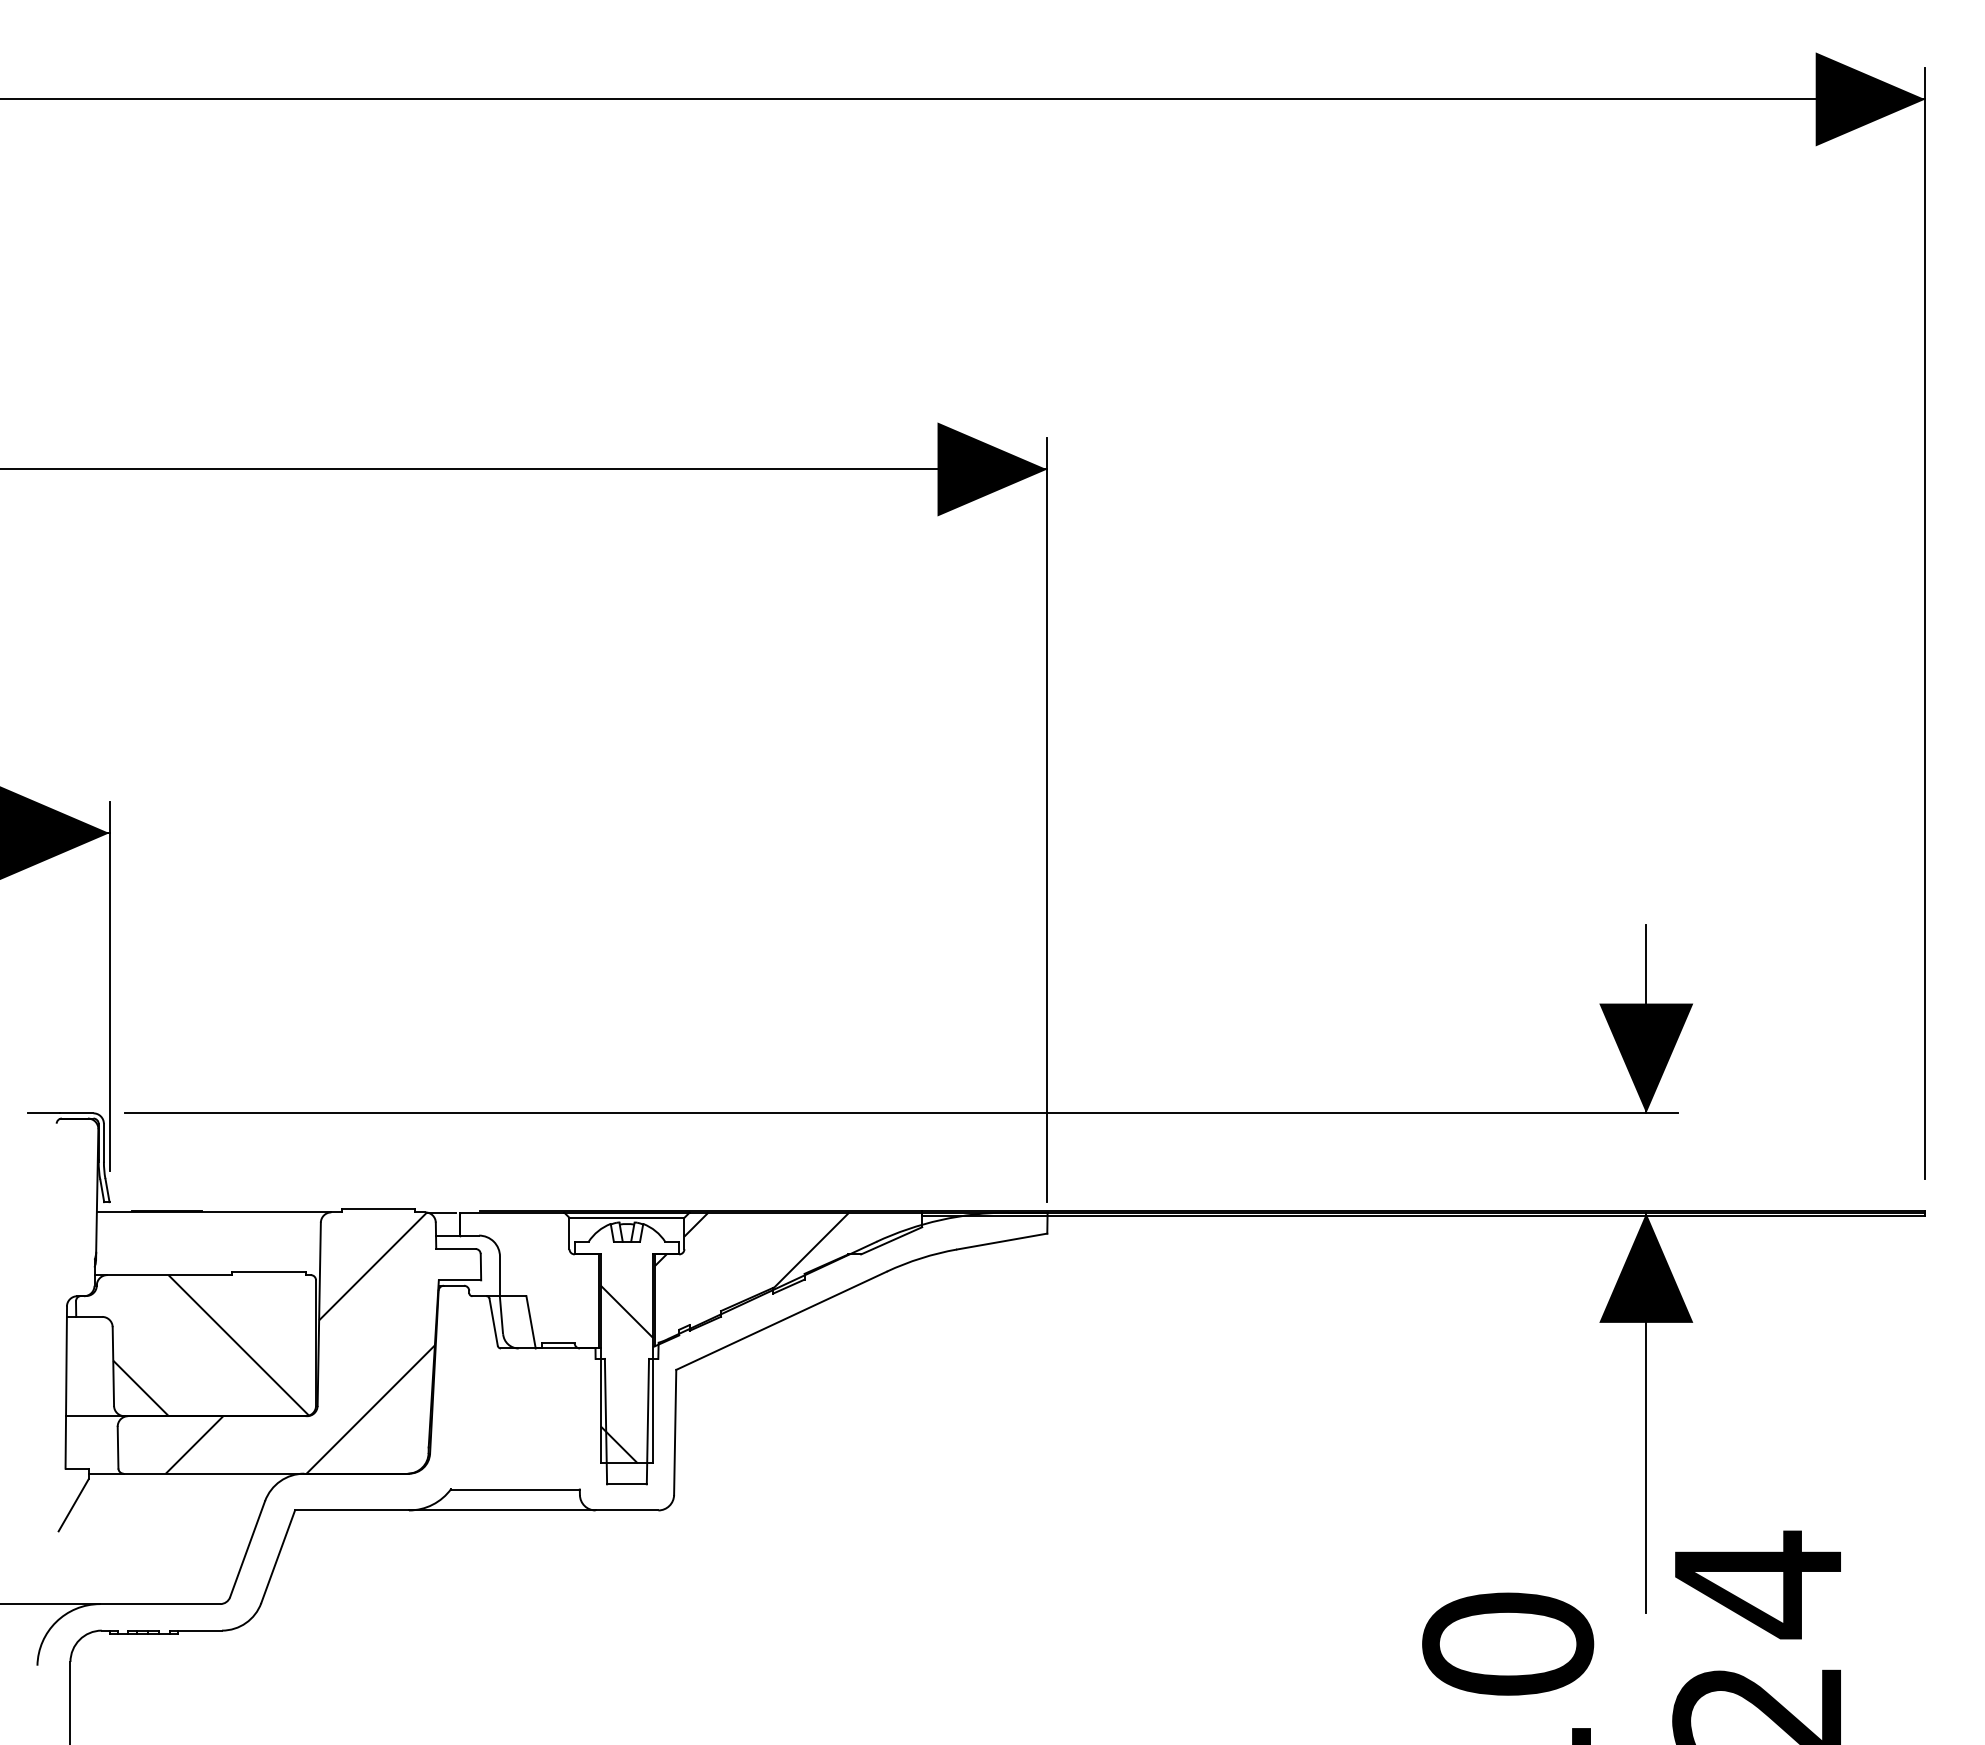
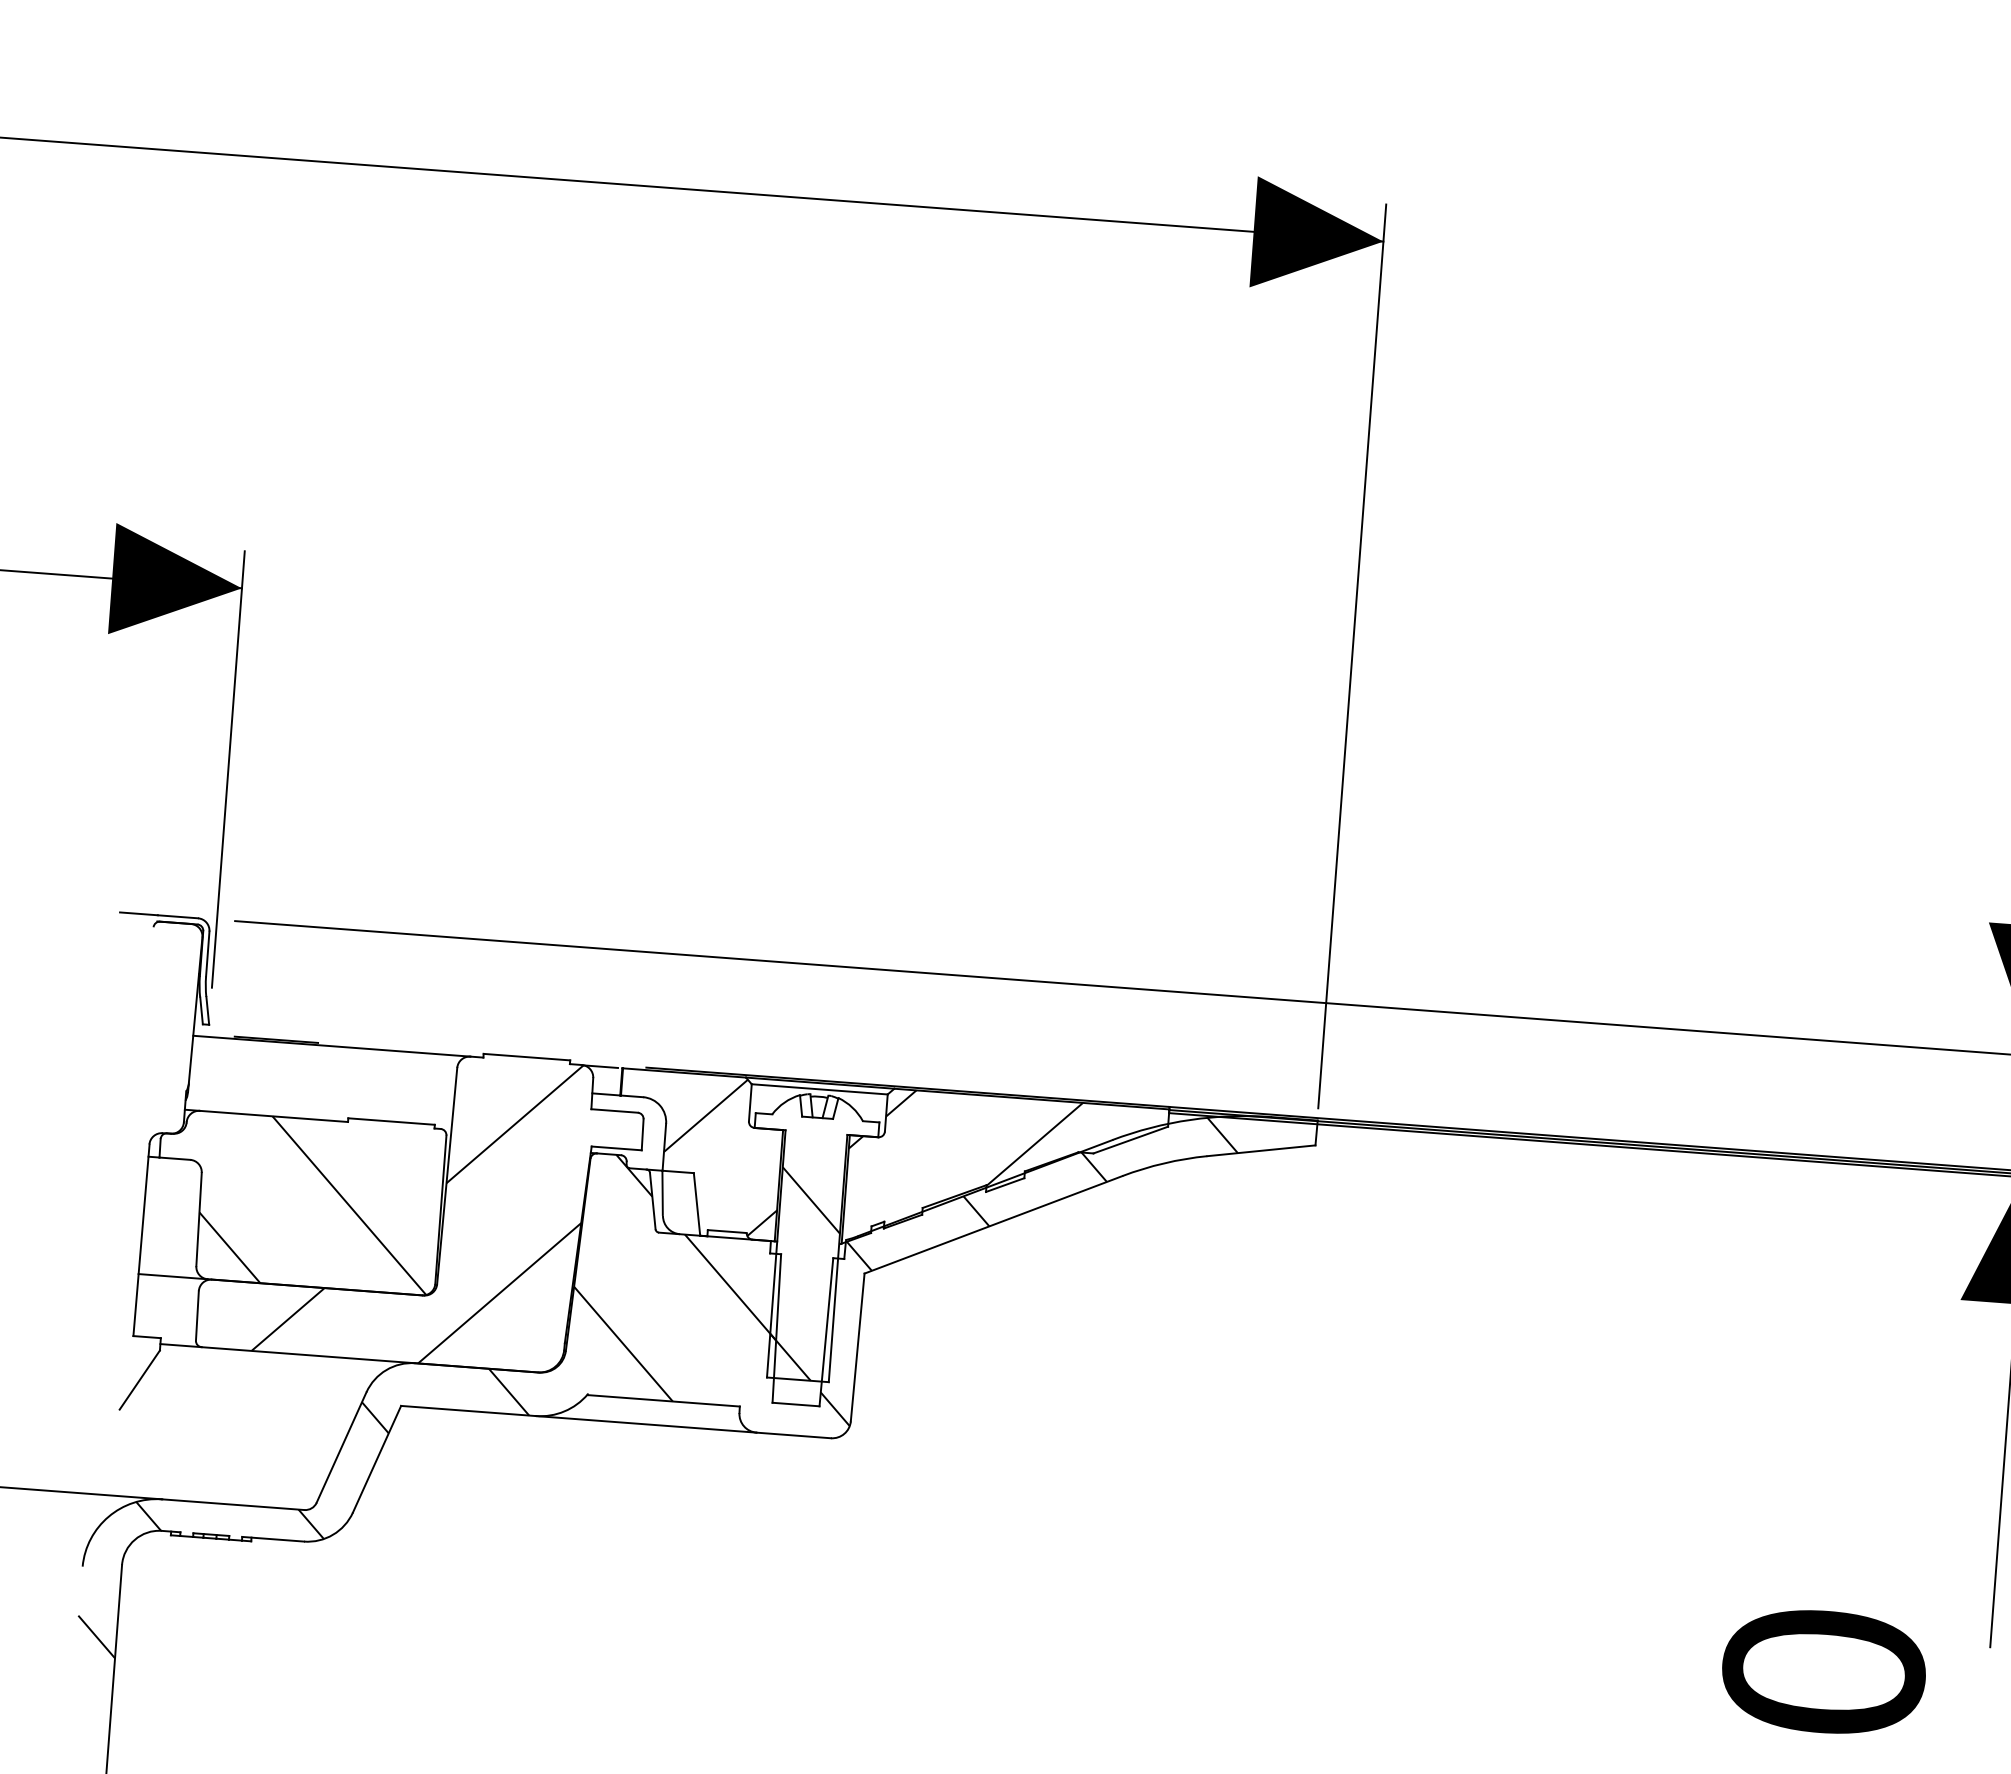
hatch: (548, 1279) -> (721, 1155), added
hatch: (509, 1478) -> (657, 1387), added

